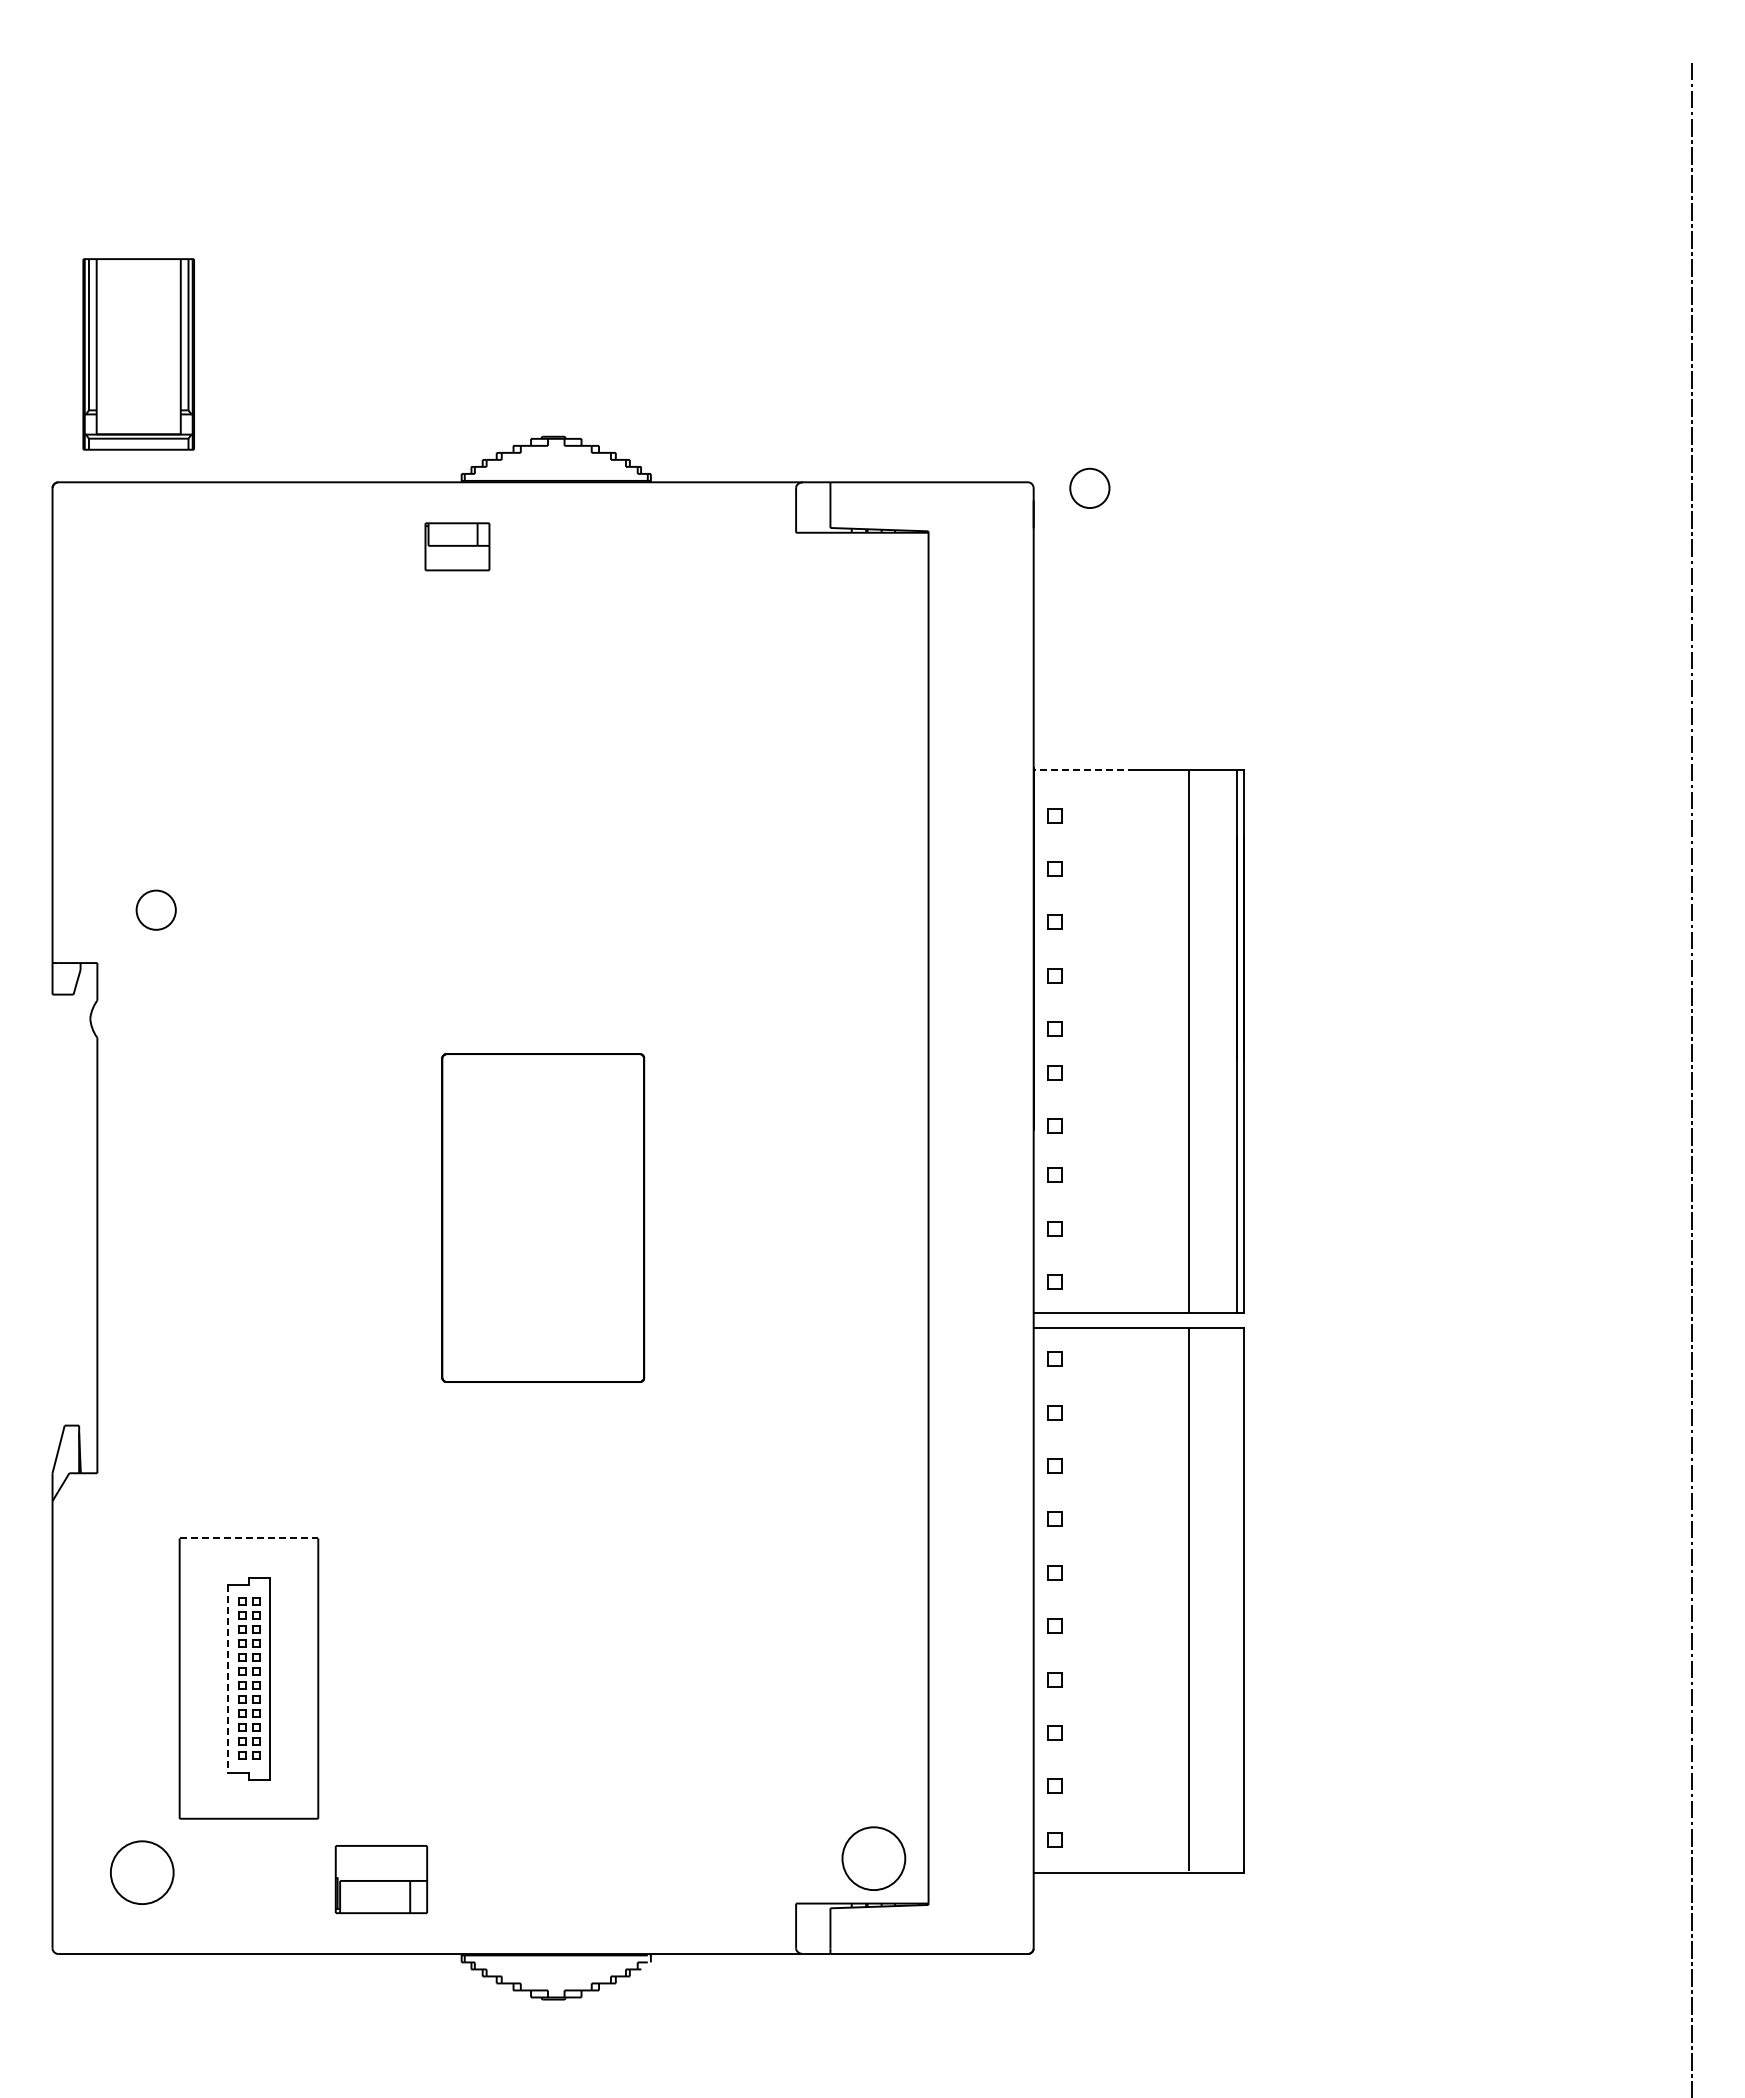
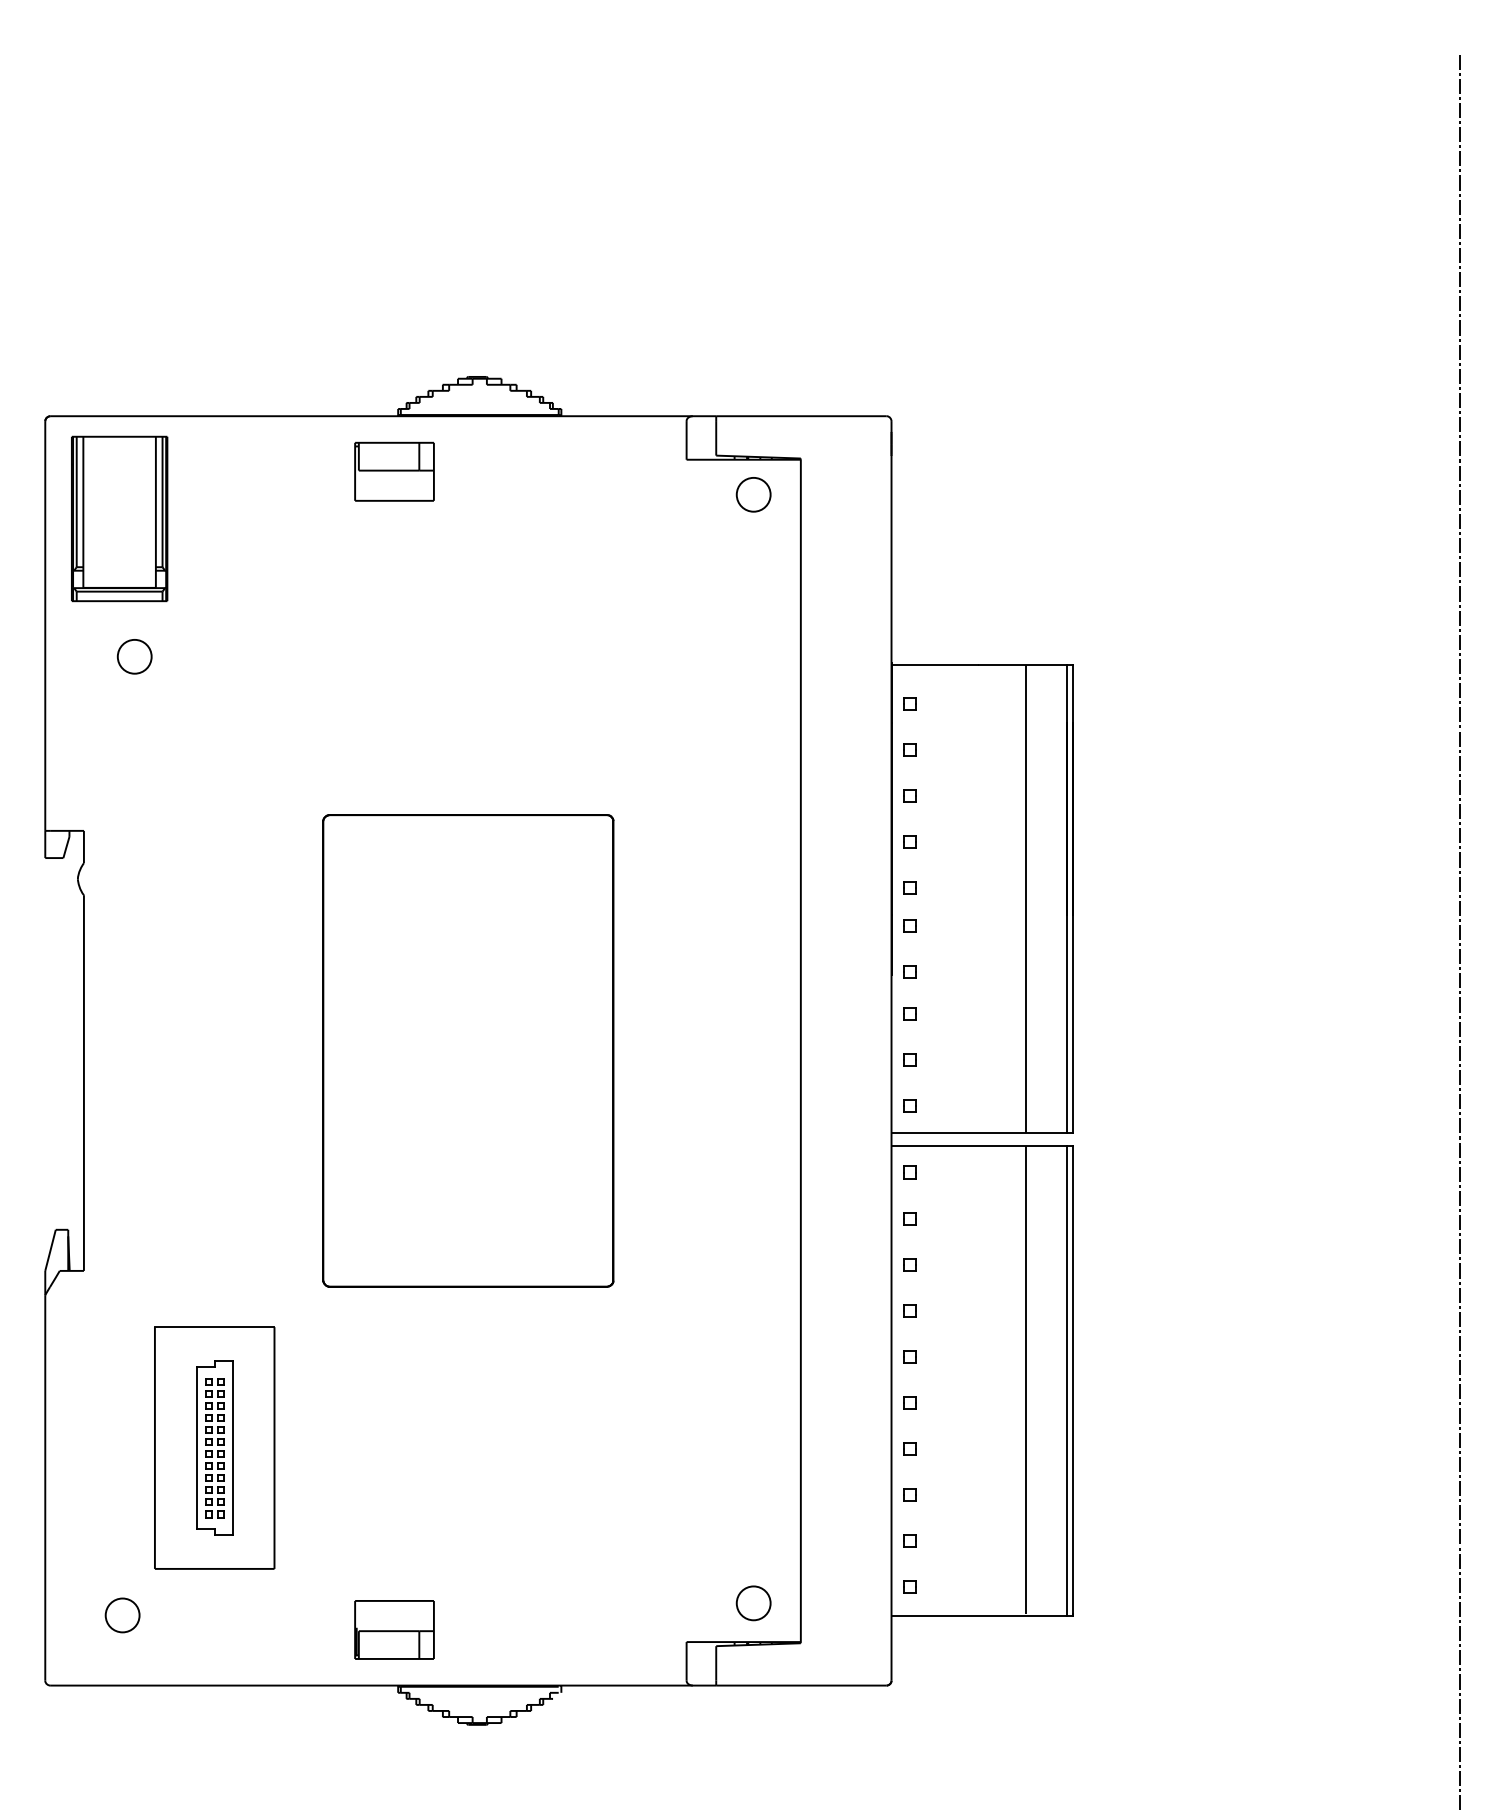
part: (138, 354) -> (119, 519), moved
circle: (1089, 487) -> (753, 494), moved
part: (457, 546) -> (394, 471), size x1.43
line: (1083, 770) -> (934, 664), dashed -> solid
circle: (155, 909) -> (134, 656), moved
part: (543, 1217) -> (468, 1050), size x1.67
line: (249, 1538) -> (215, 1327), dashed -> solid
line: (1236, 1600) -> (1066, 1380), added
line: (228, 1678) -> (197, 1447), dashed -> solid
circle: (873, 1858) -> (753, 1603), size x0.62
circle: (141, 1872) -> (122, 1615), size x0.62
part: (381, 1879) -> (394, 1629), moved

